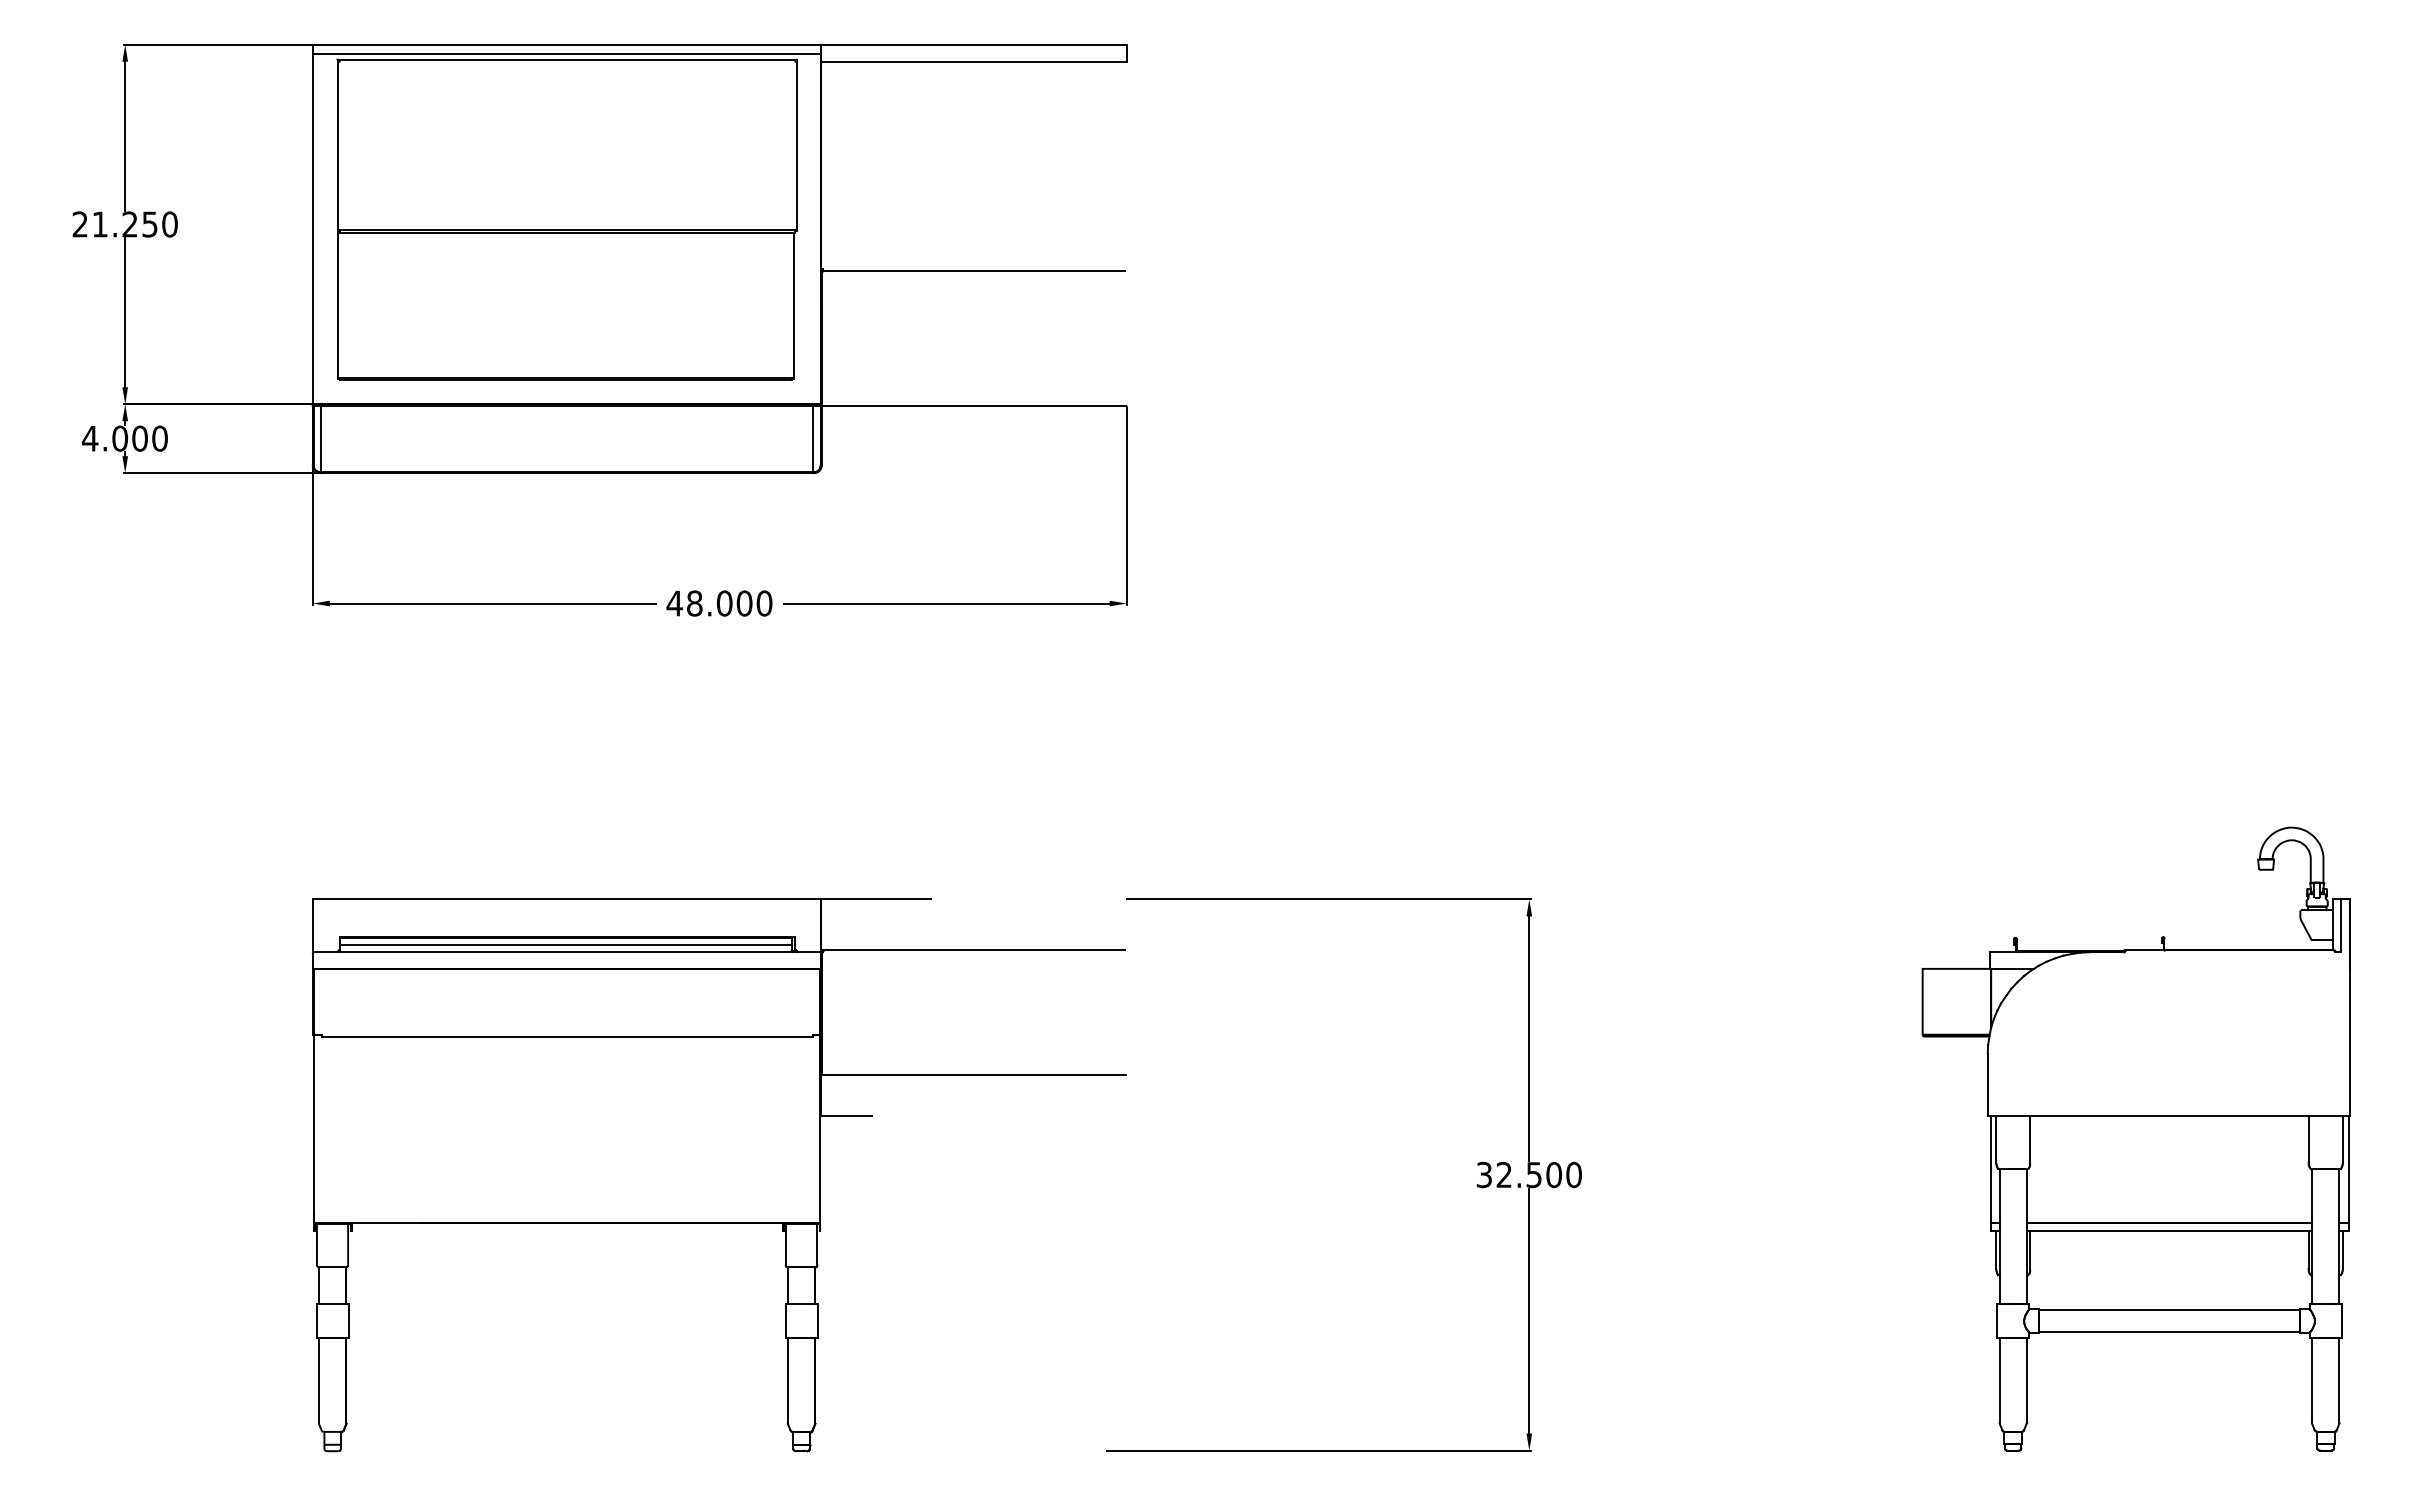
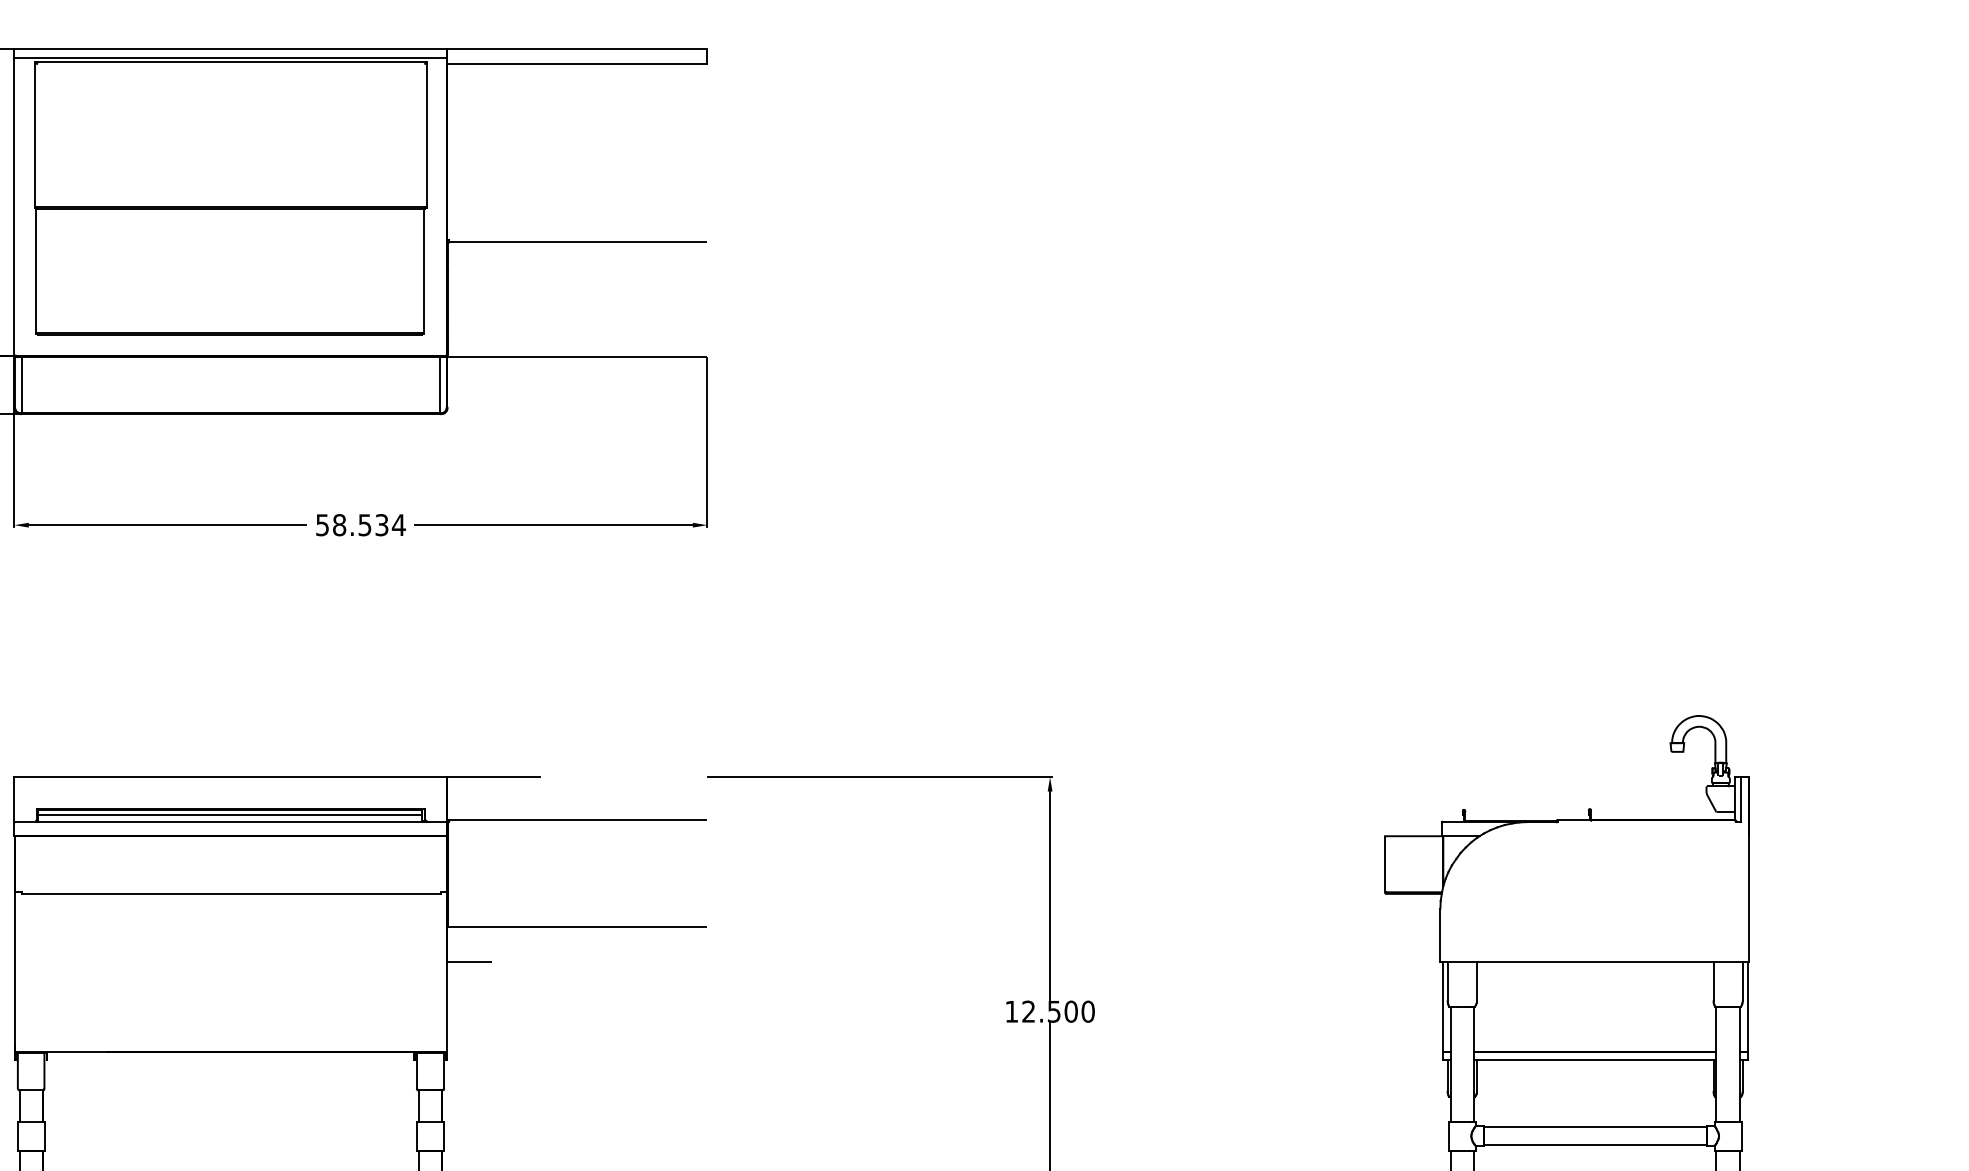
text: (719, 603) -> (360, 525), 48.000 -> 58.534
text: (1483, 1174) -> (1011, 1011), 32.500 -> 12.500

